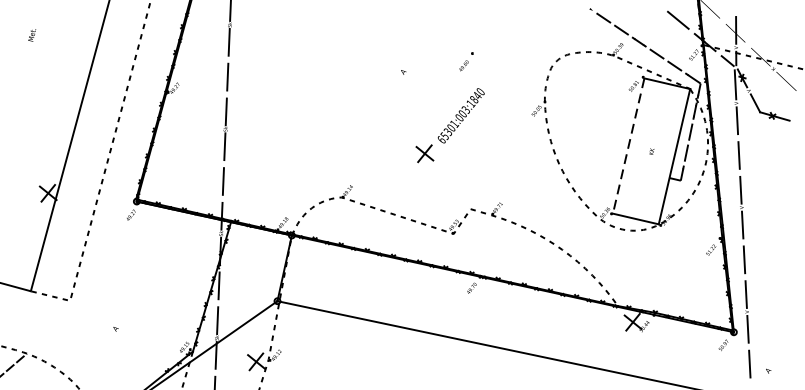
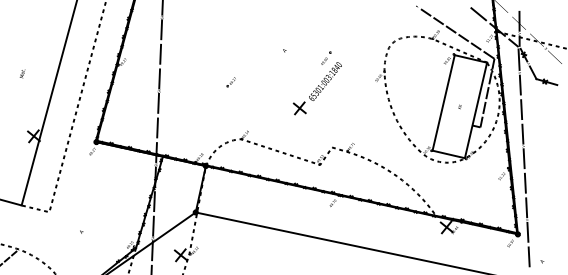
text: (32, 34) -> (22, 73), moved
part: (466, 60) -> (326, 57), moved
part: (326, 117) -> (230, 82), added
line: (628, 146) -> (443, 103), dashed -> solid

